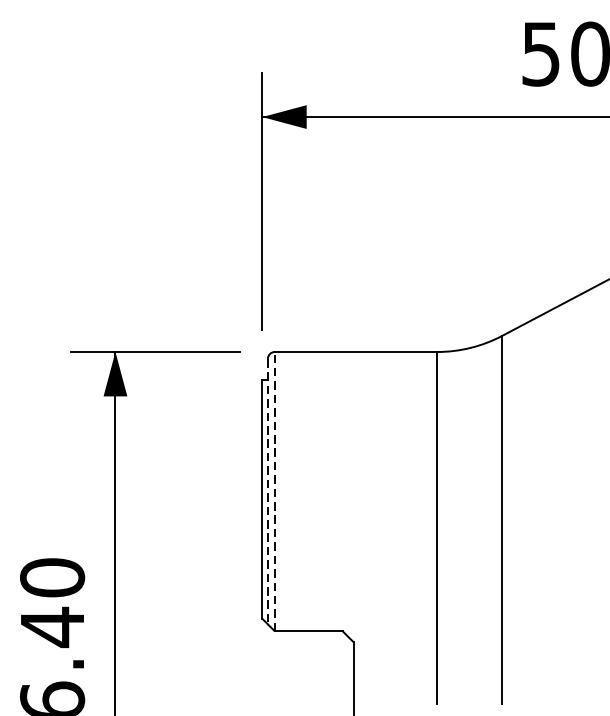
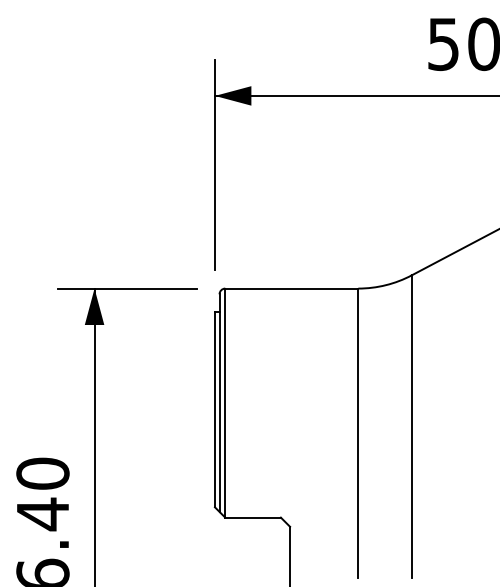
line: (267, 492) -> (219, 403), dashed -> solid
line: (275, 492) -> (225, 403), dashed -> solid

